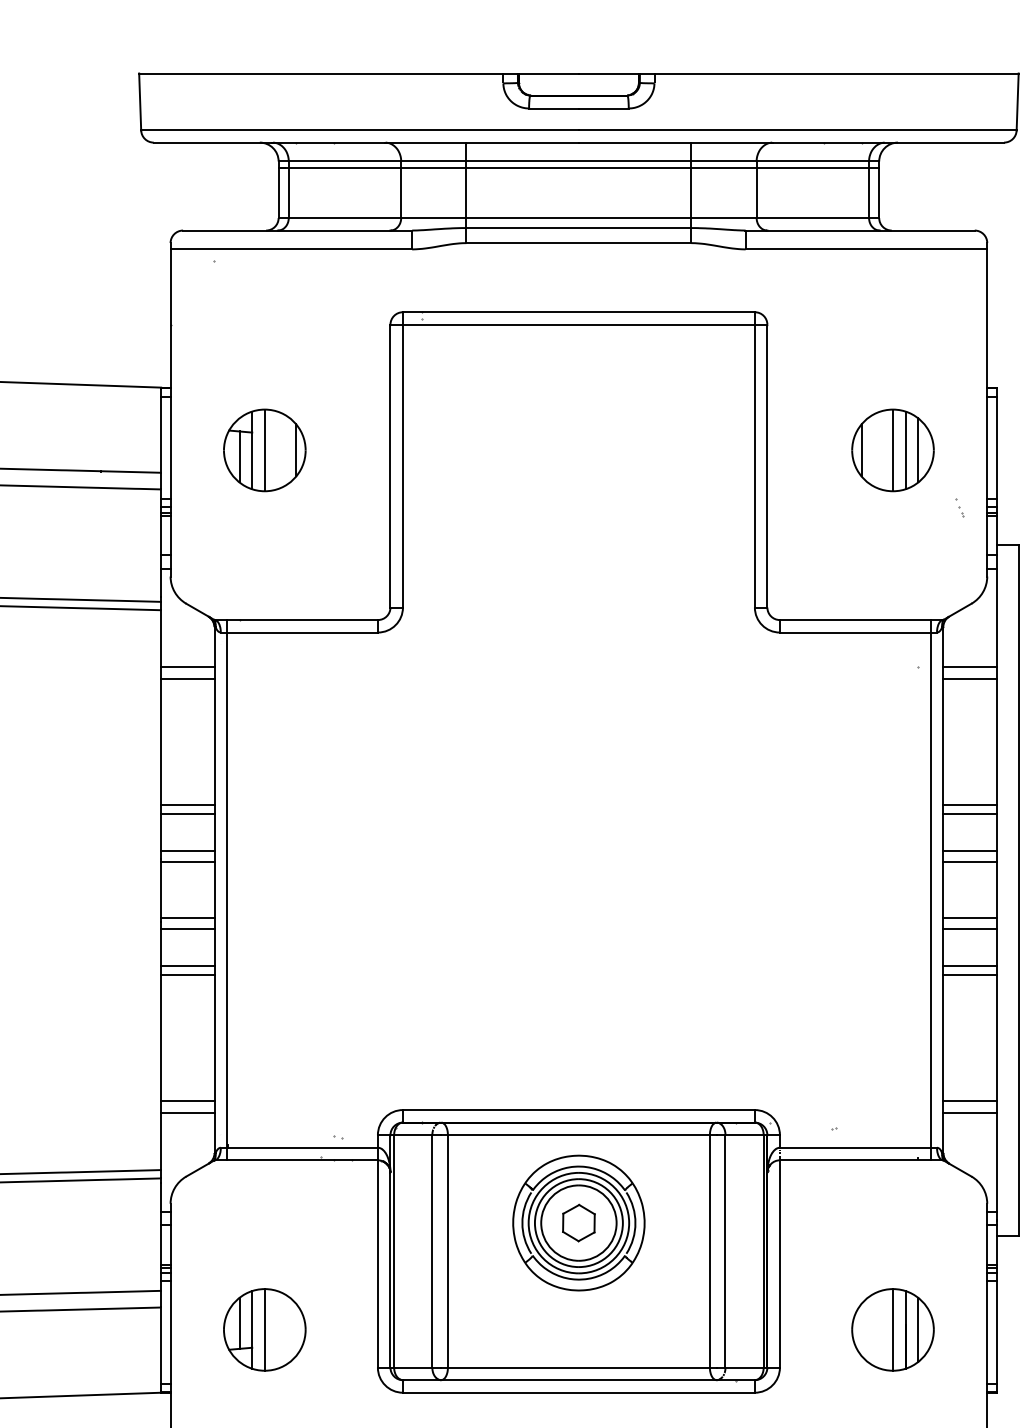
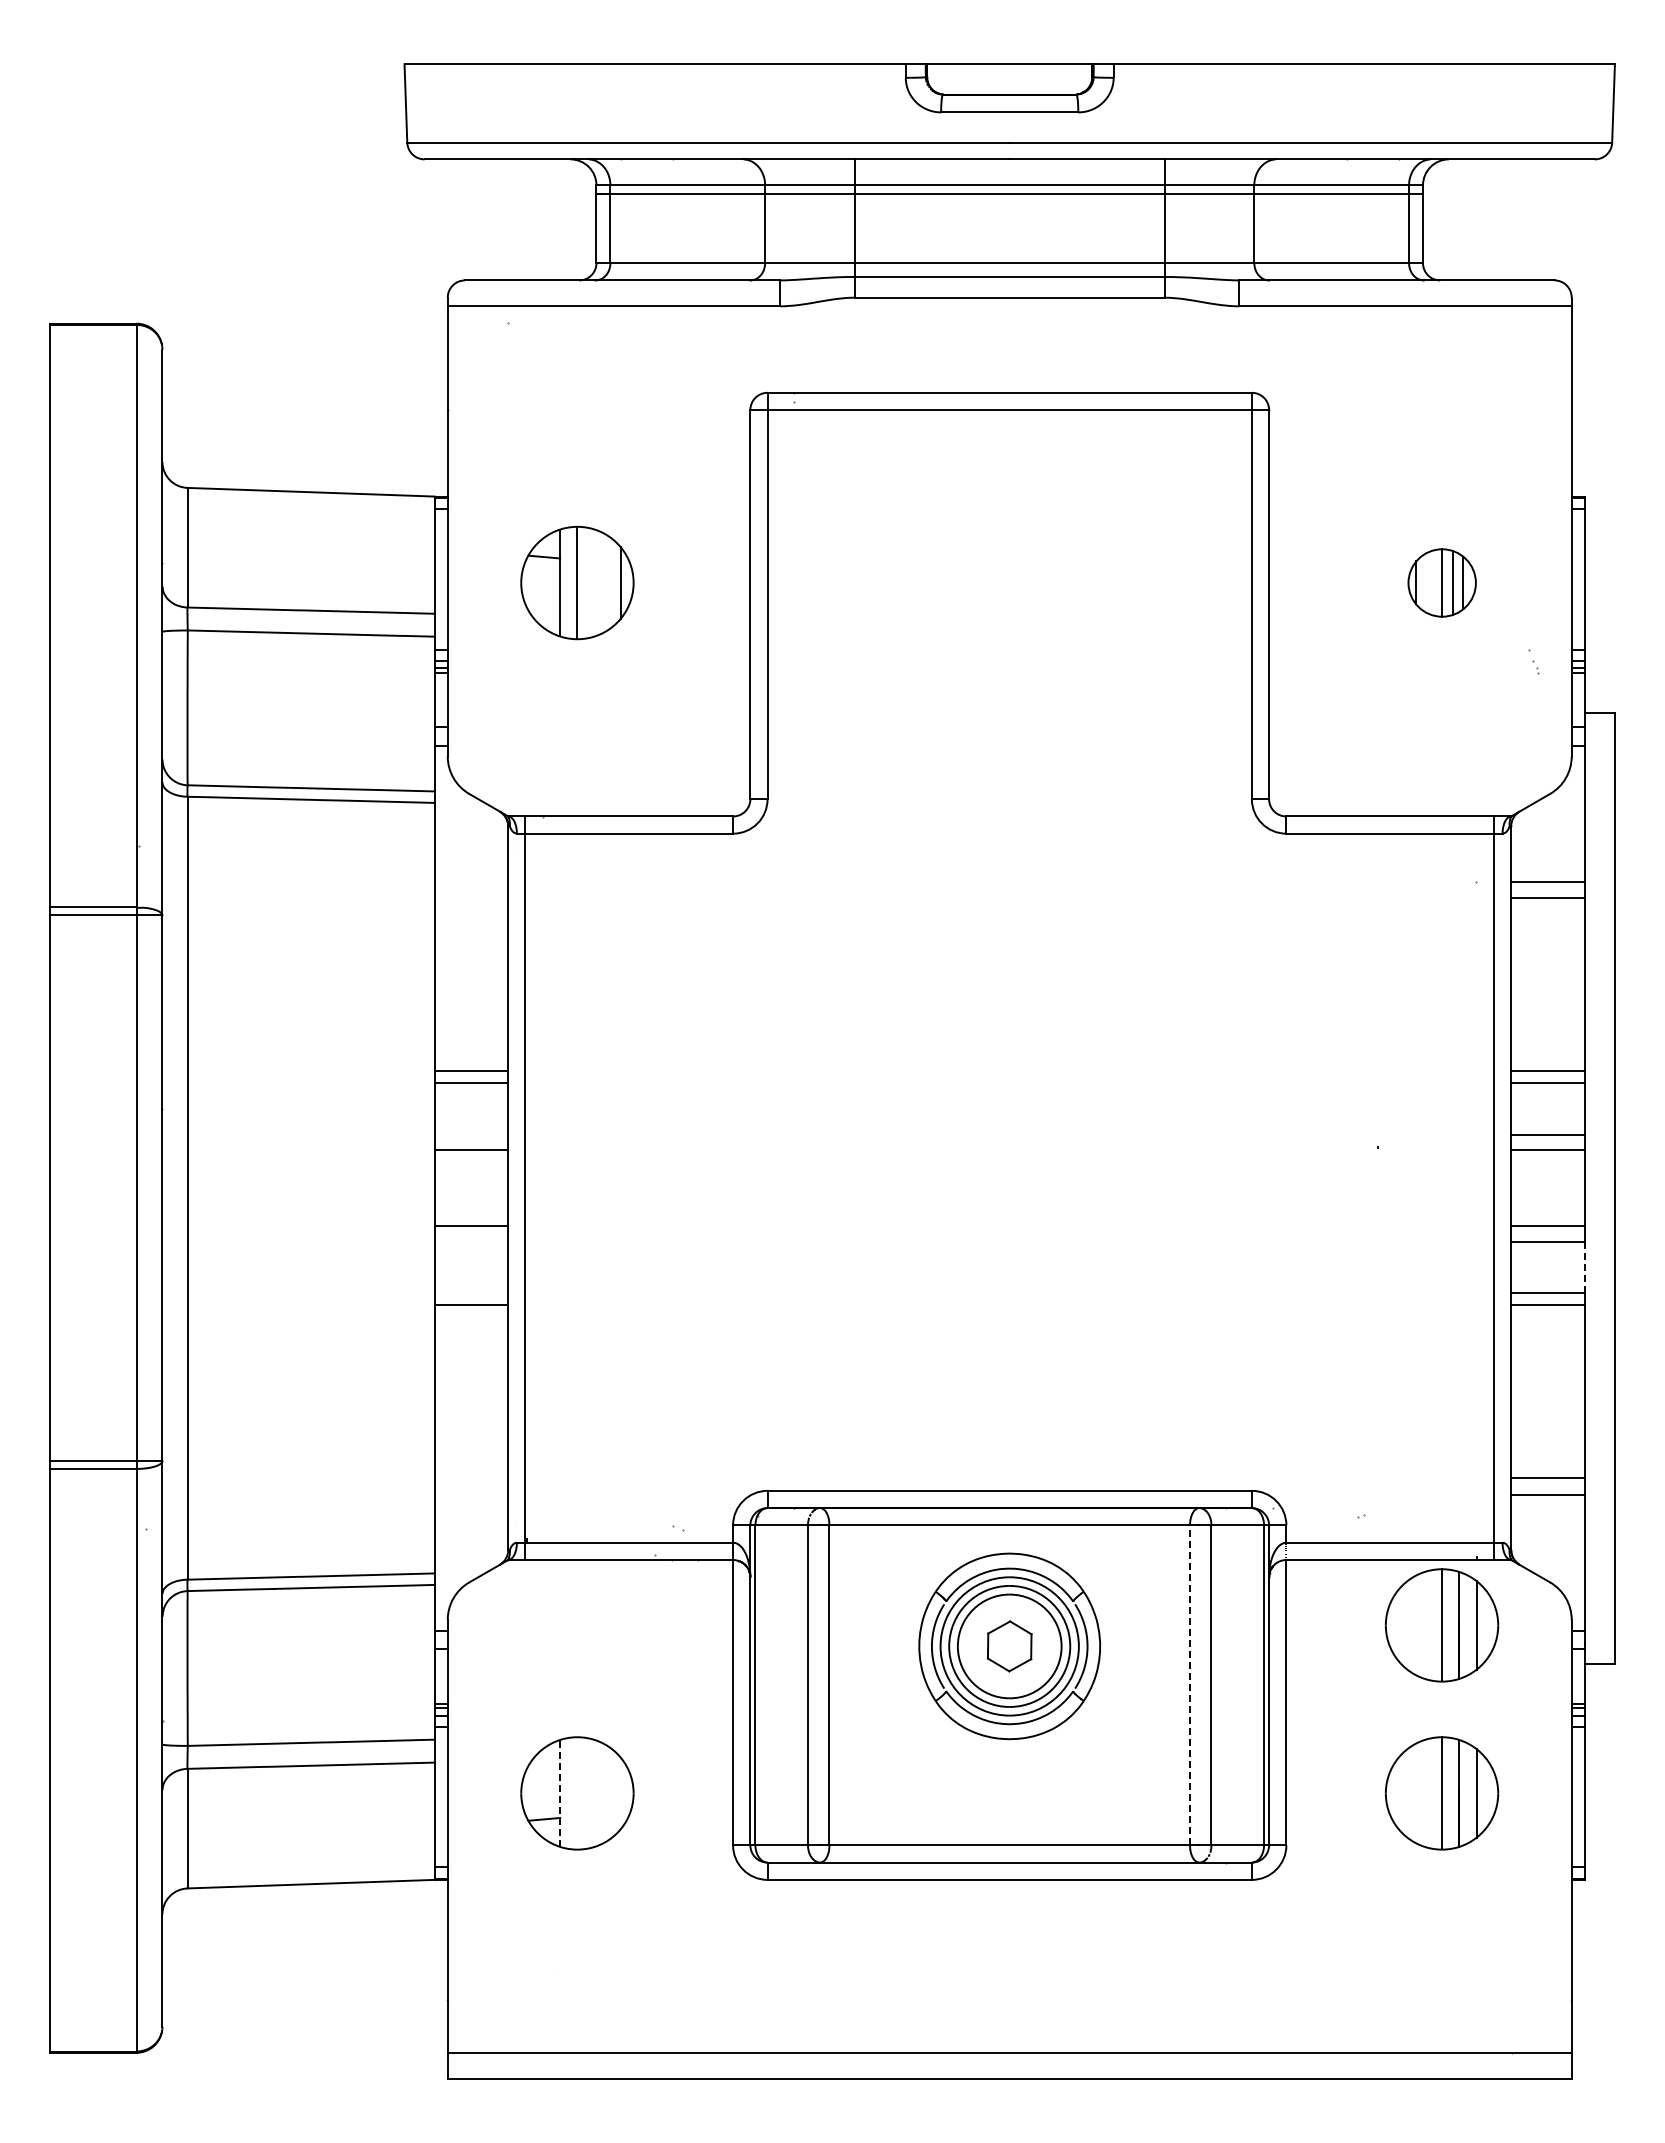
part: (893, 450) -> (1442, 582), size x0.6
line: (239, 456) -> (542, 591), removed
line: (187, 667) -> (471, 881), removed
line: (187, 679) -> (471, 898), removed
line: (187, 851) -> (471, 1134), removed
line: (187, 928) -> (471, 1241), removed
line: (996, 947) -> (1584, 1267), solid -> dashed
line: (187, 966) -> (471, 1293), removed
line: (187, 1101) -> (471, 1478), removed
line: (187, 1112) -> (471, 1494), removed
part: (893, 1207) -> (1442, 1625), added
line: (710, 1251) -> (1190, 1685), solid -> dashed
line: (239, 1323) -> (542, 1784), removed
line: (252, 1329) -> (560, 1792), solid -> dashed
line: (264, 1329) -> (577, 1793), removed

